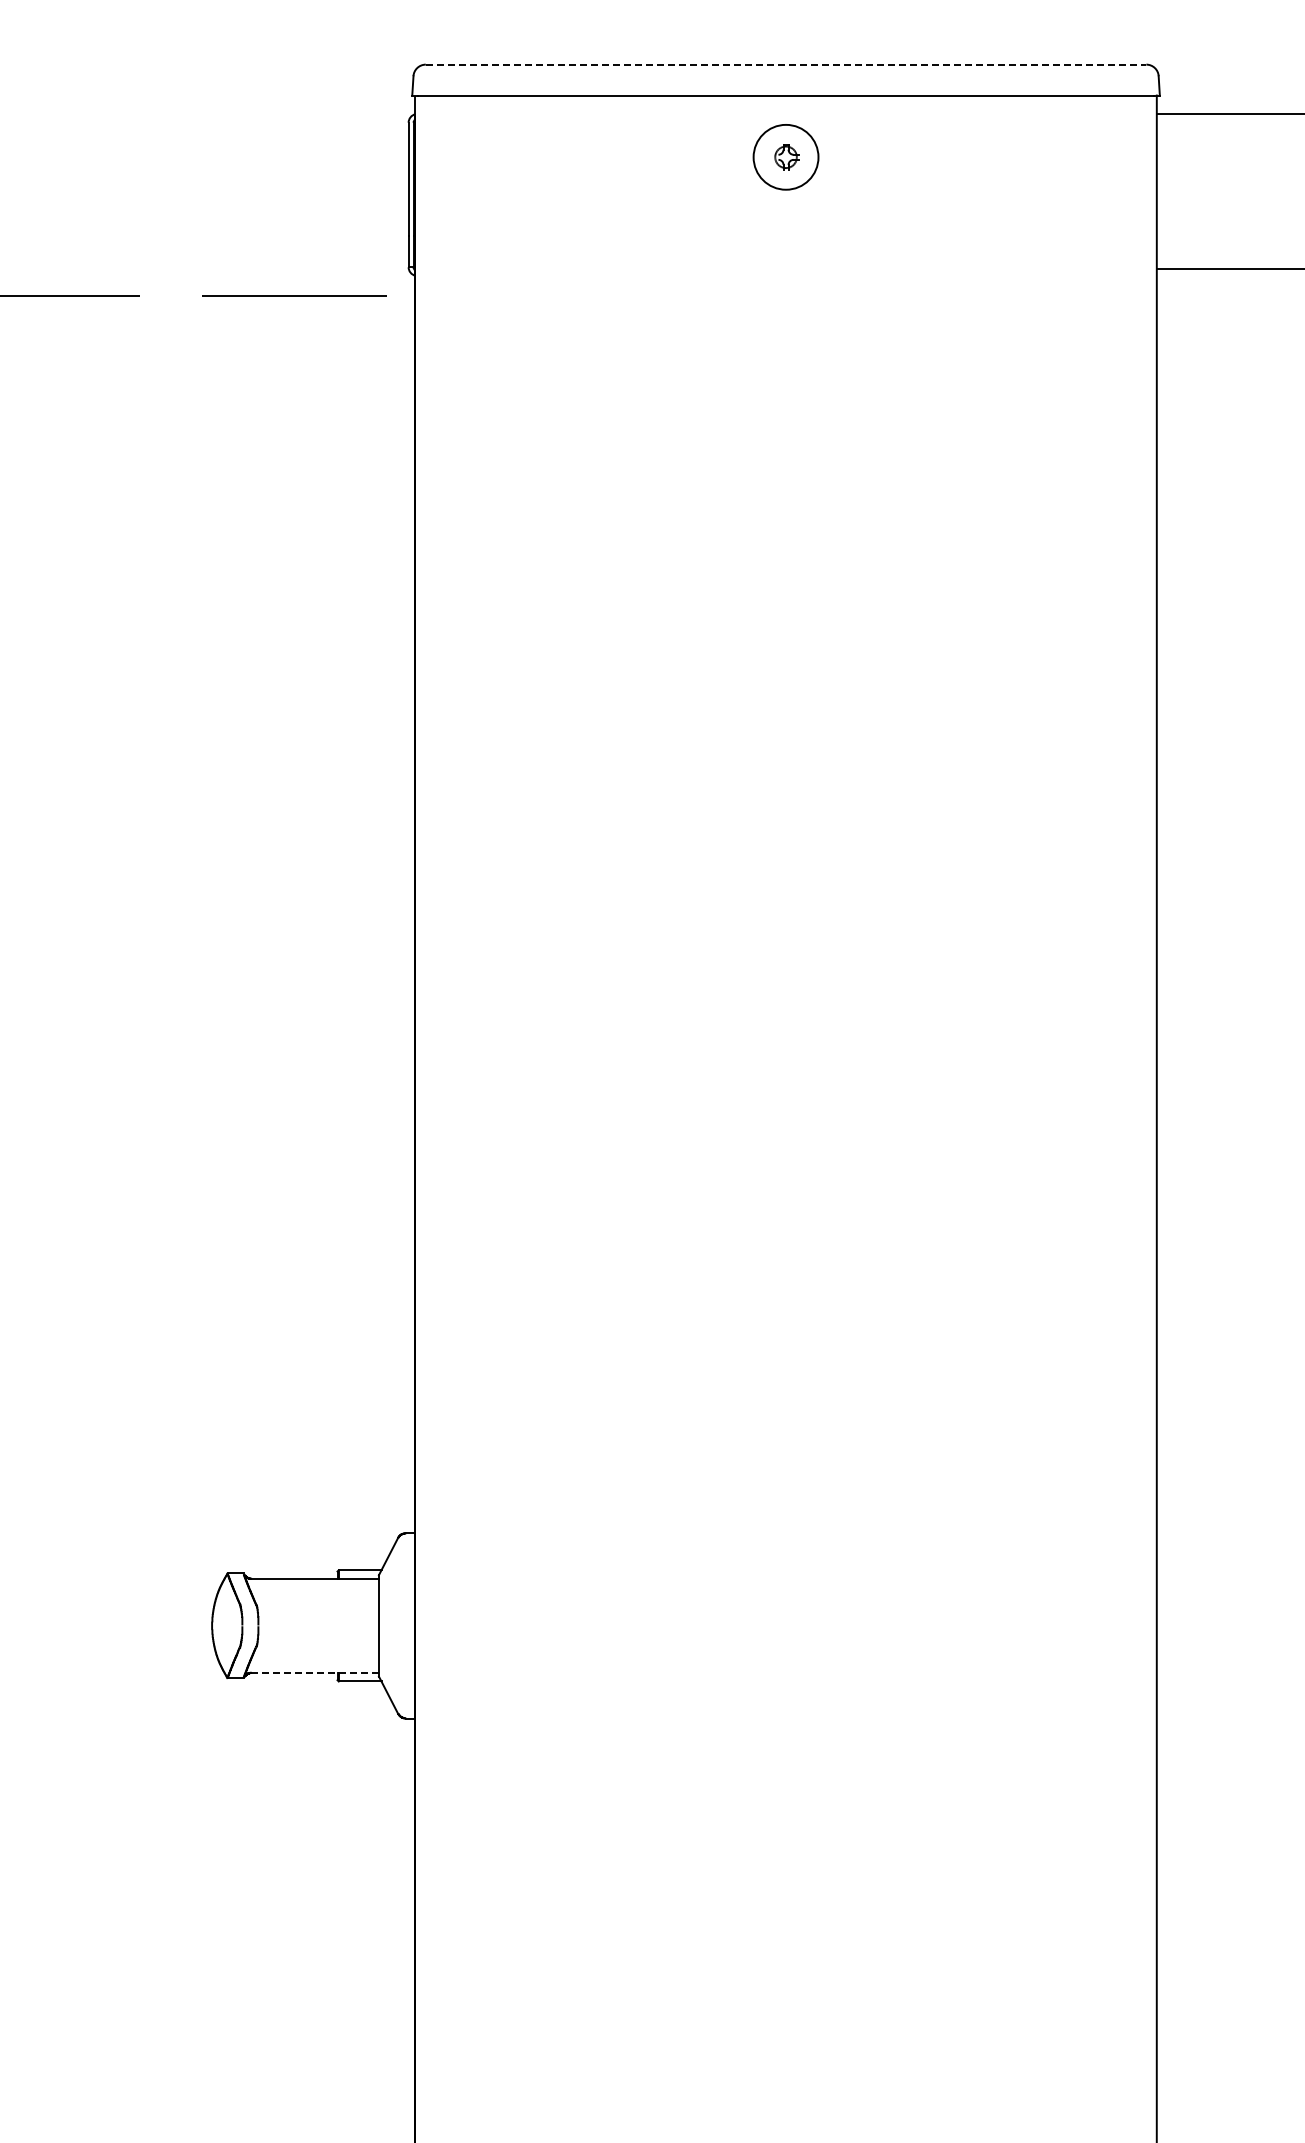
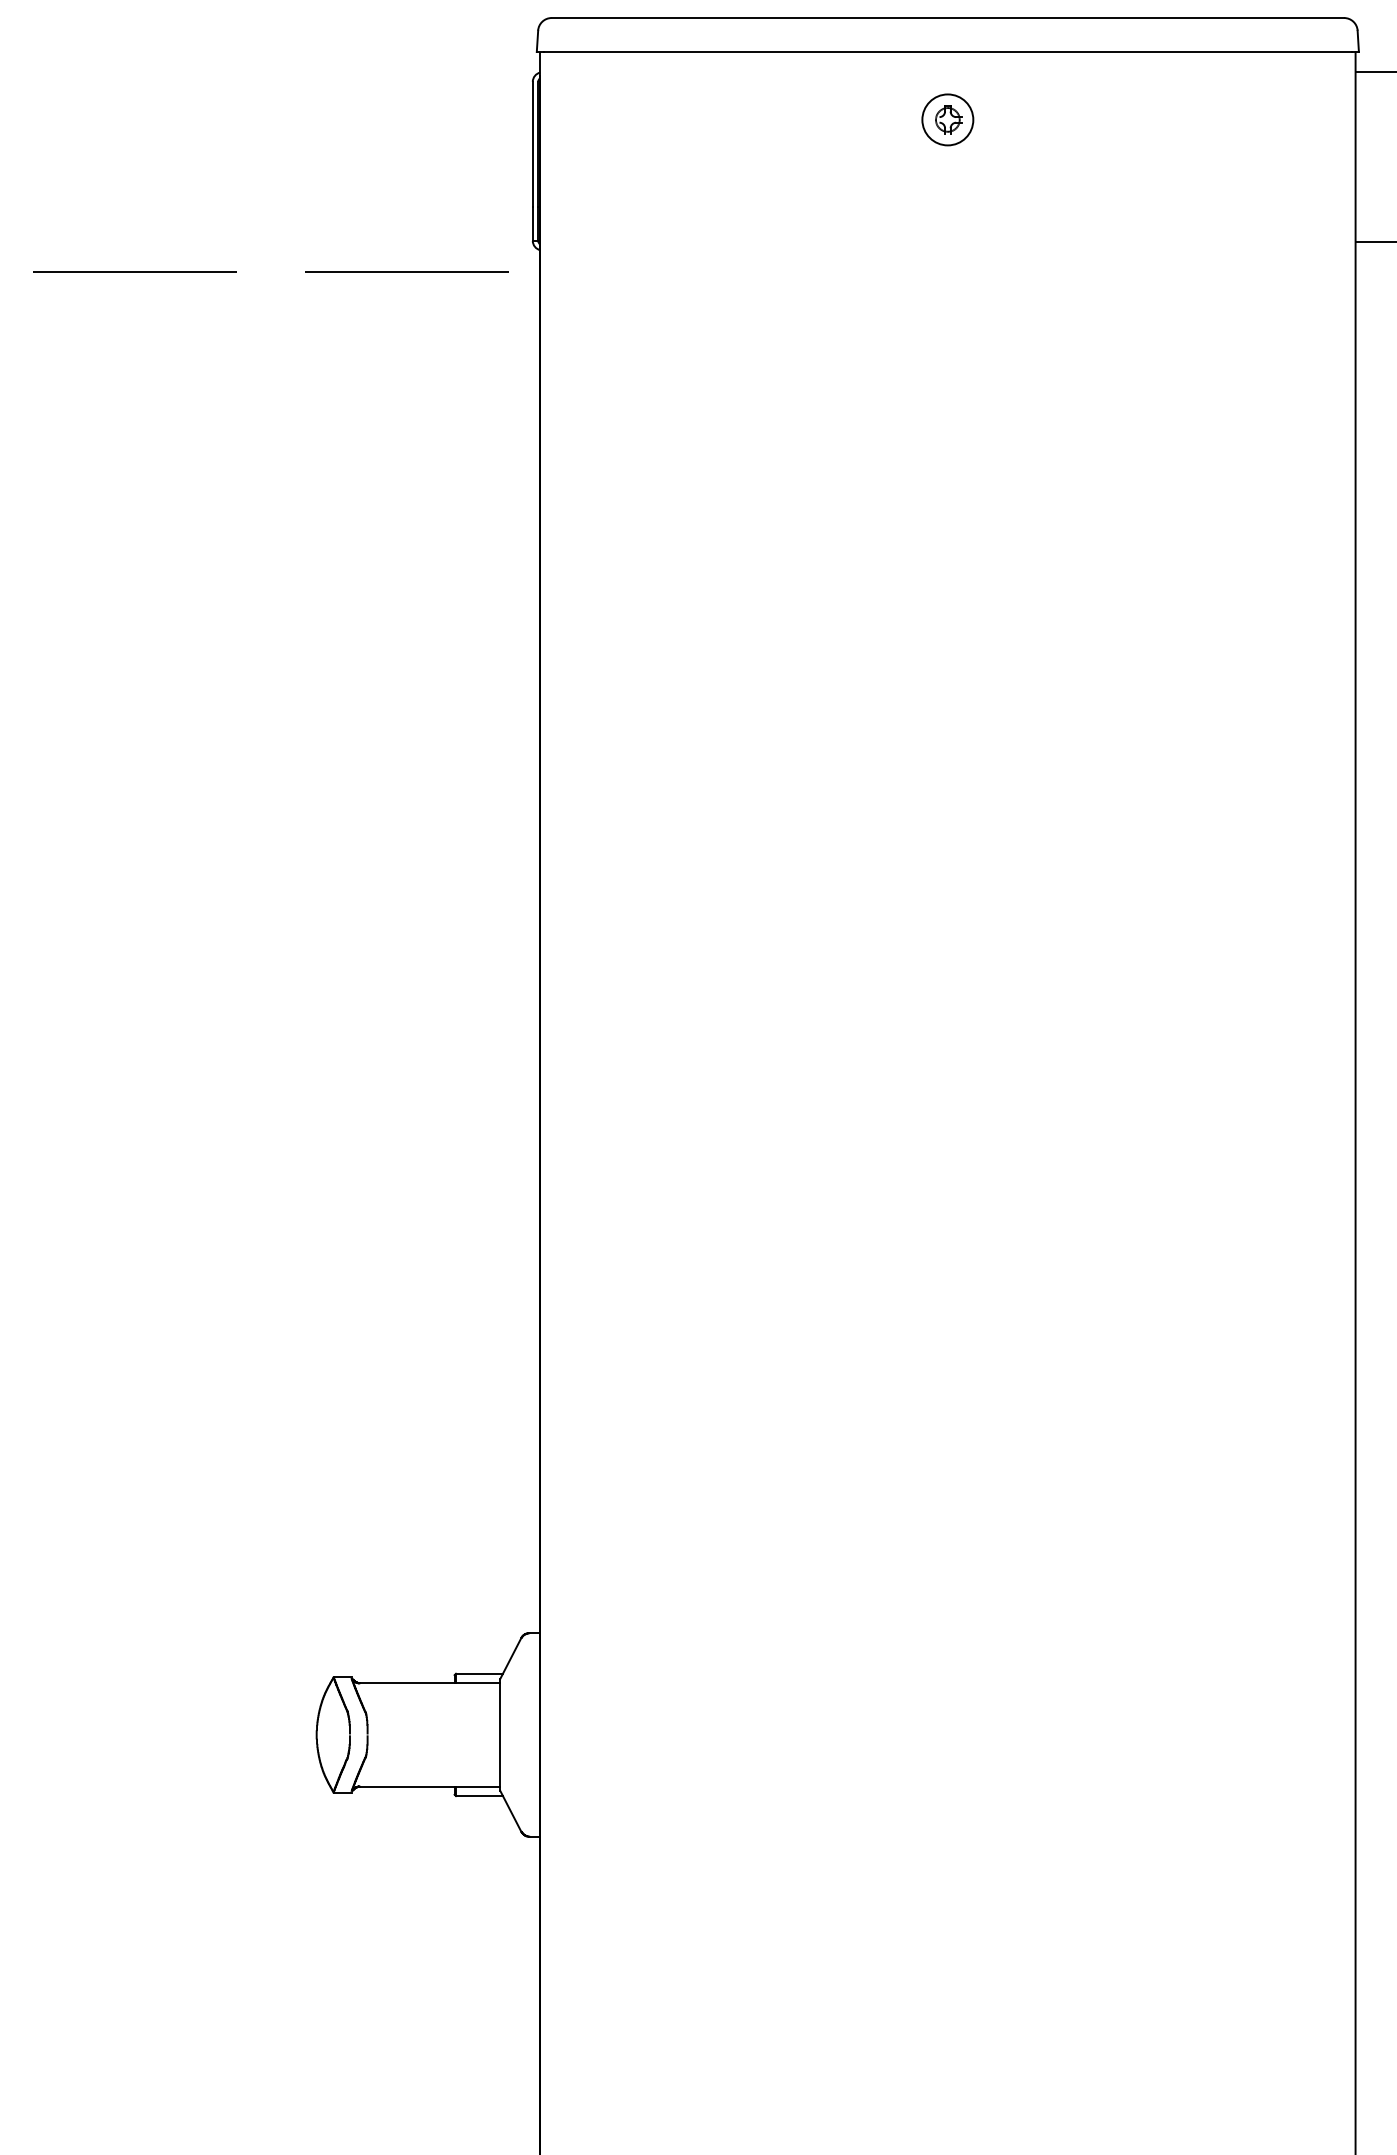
line: (786, 64) -> (948, 17), dashed -> solid
circle: (785, 157) -> (947, 120), size x0.71
line: (315, 1672) -> (430, 1786), dashed -> solid

